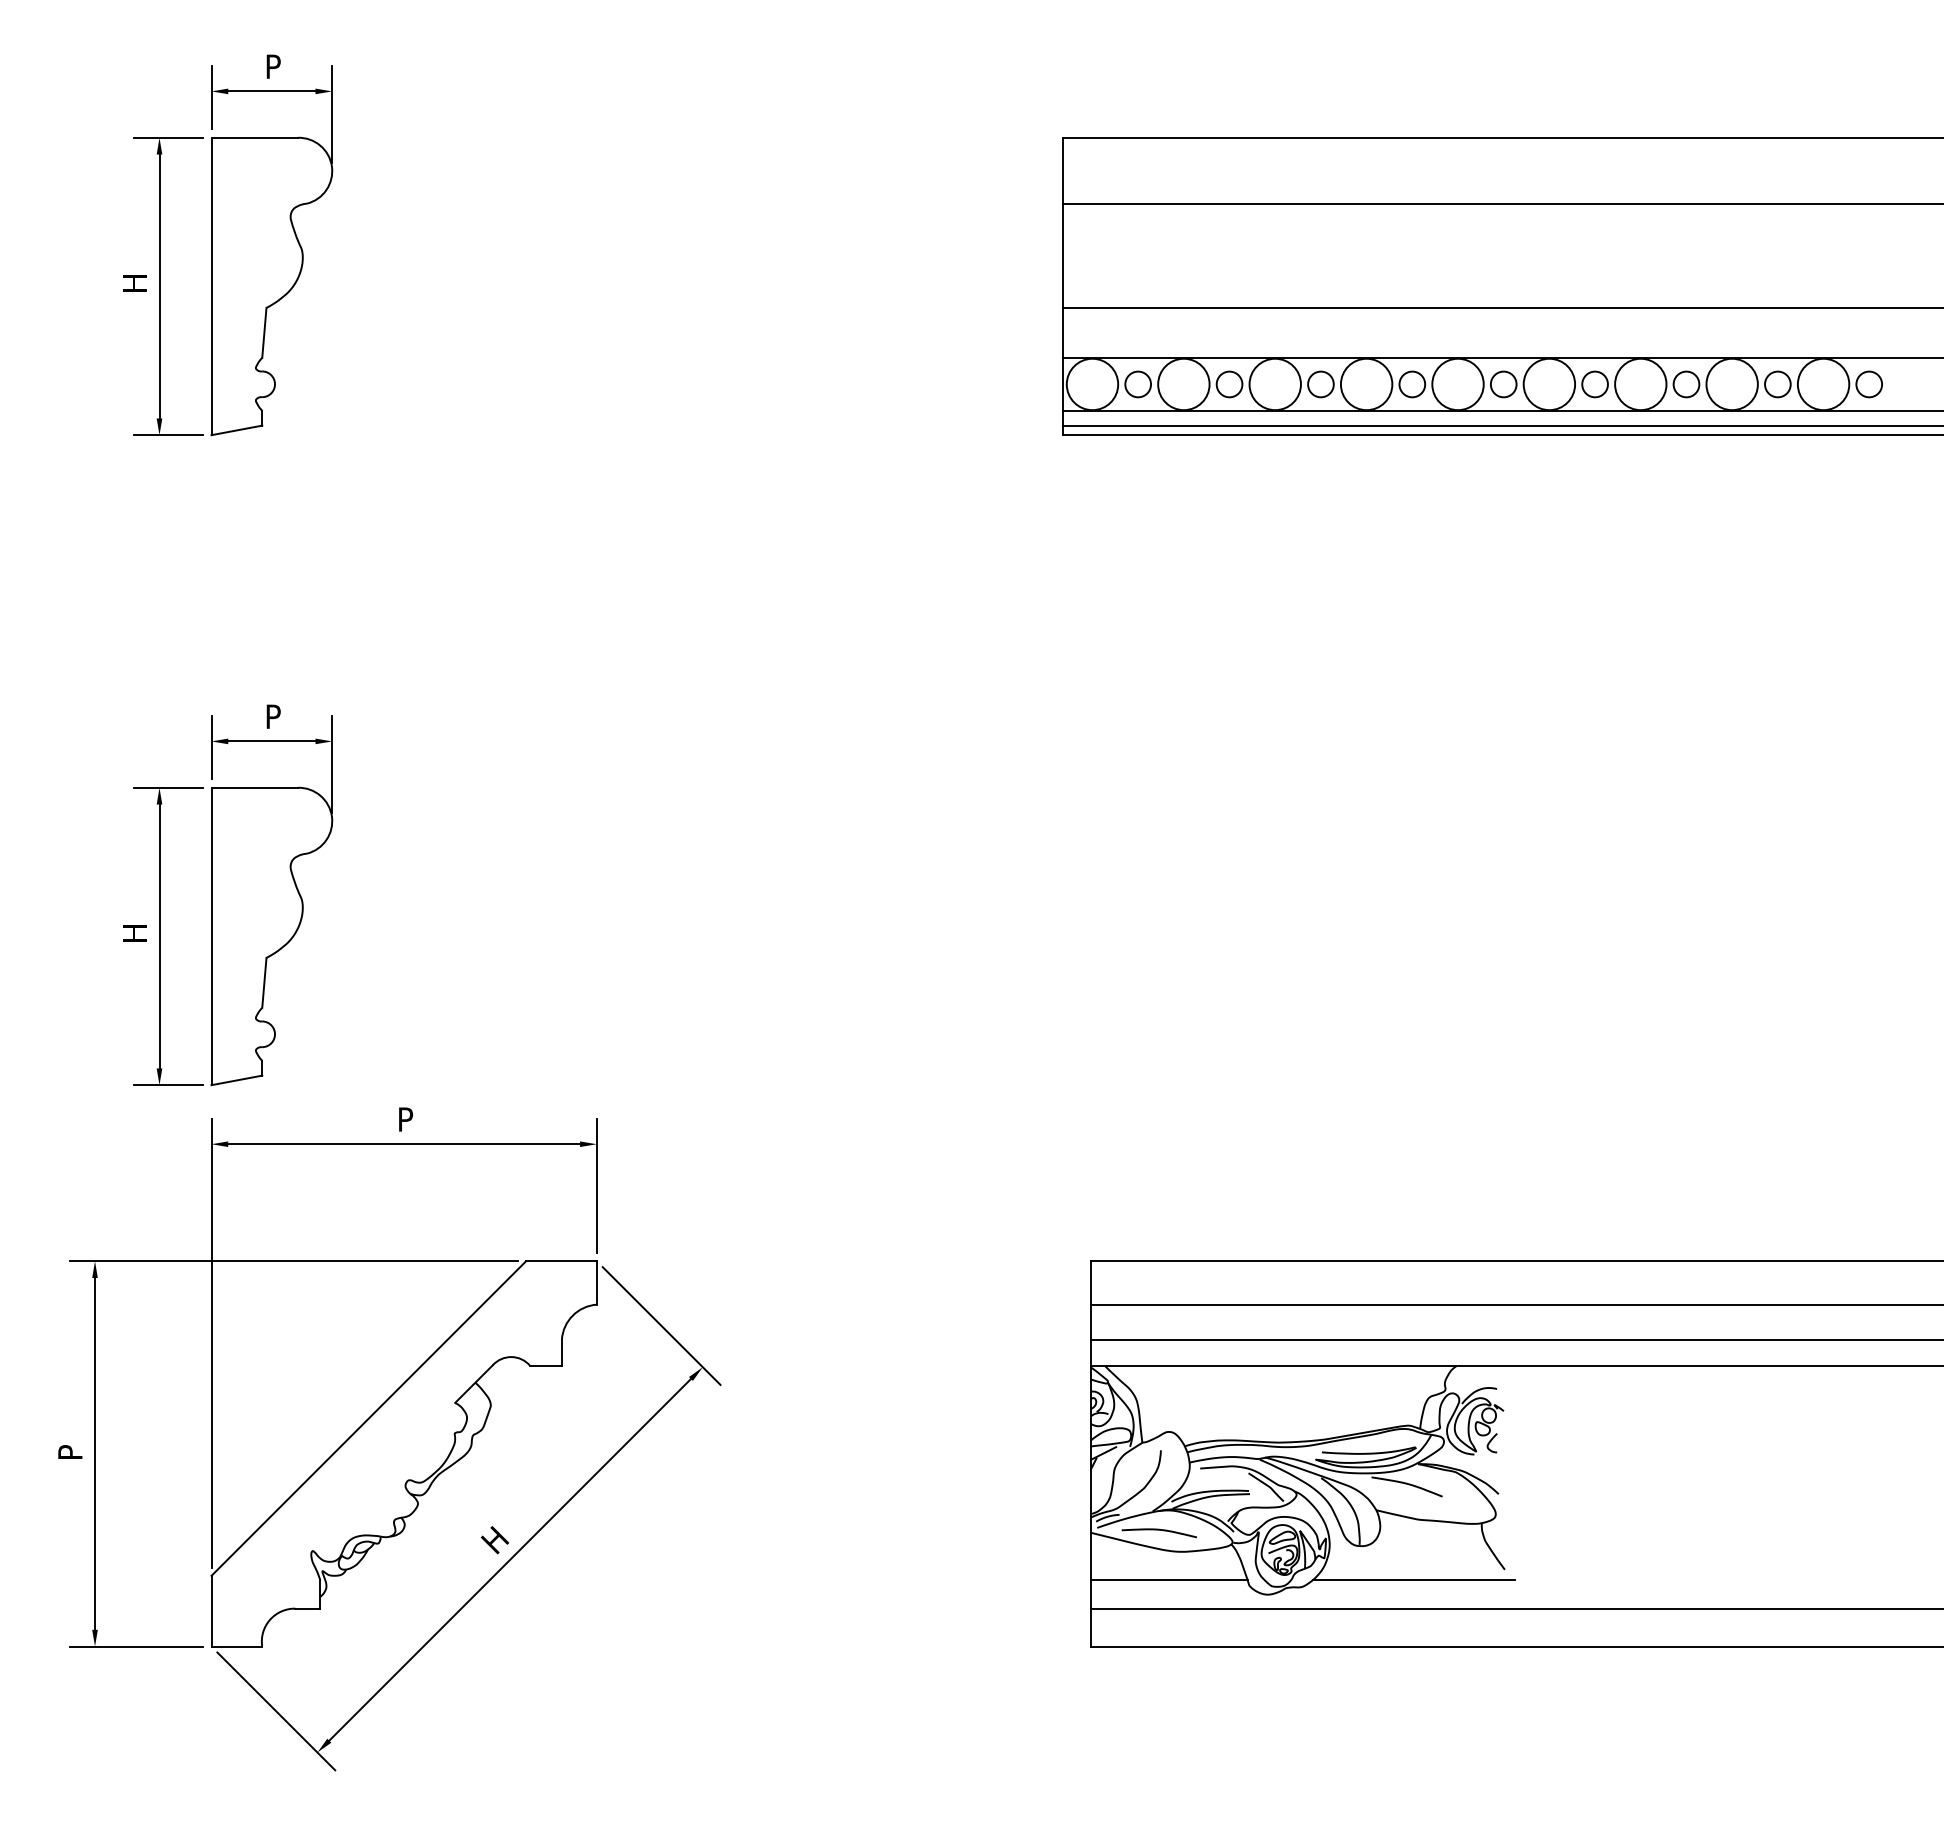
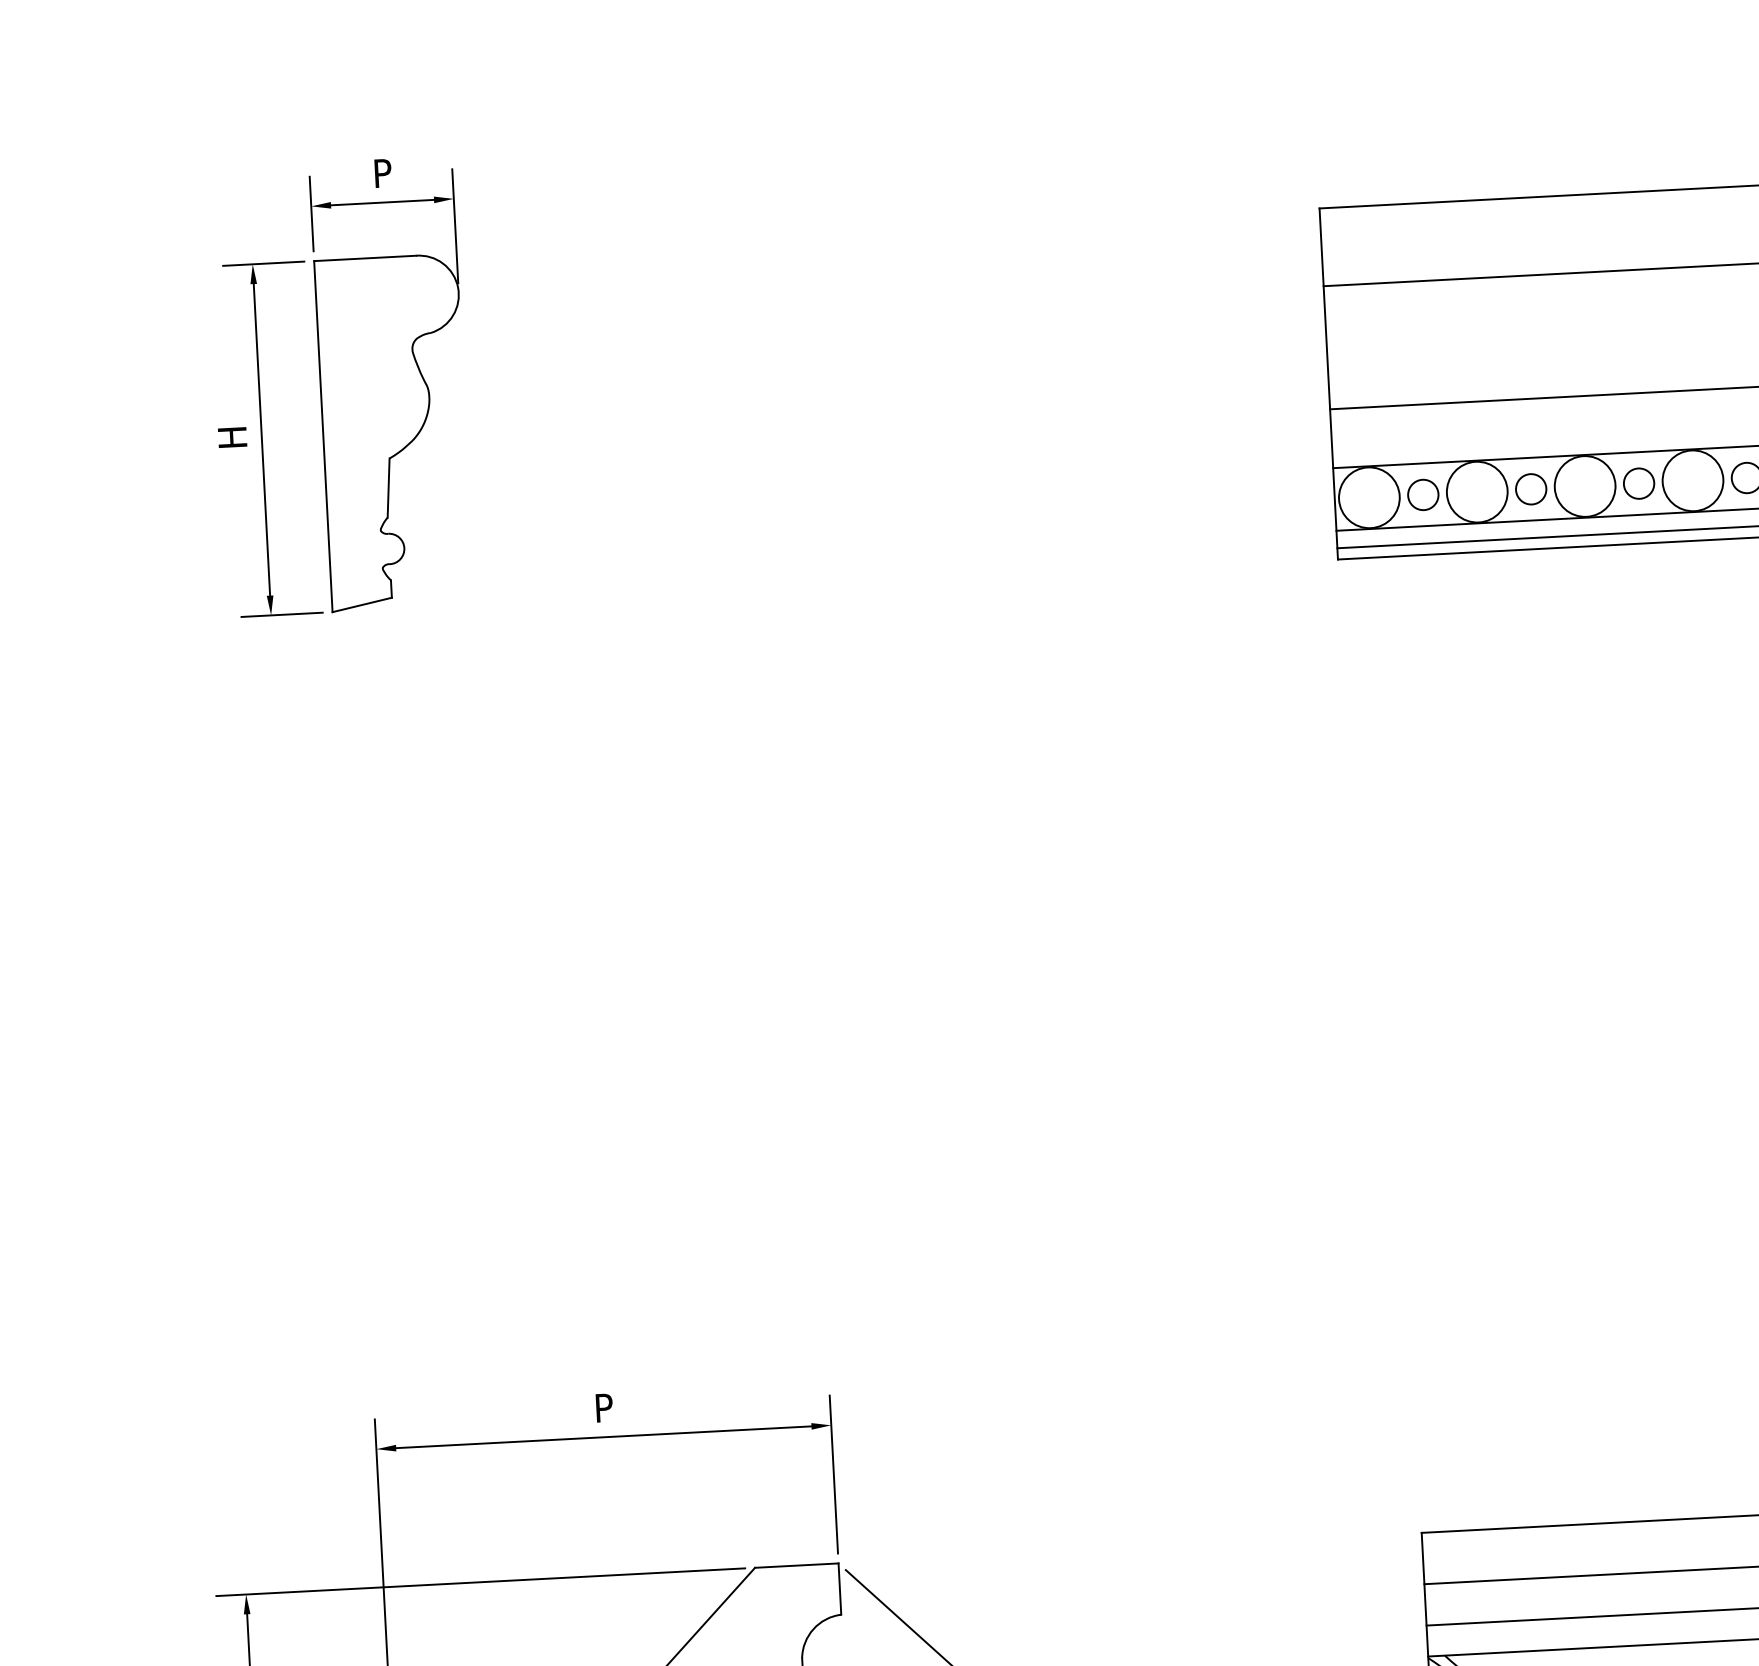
part: (228, 895) -> (381, 1154), removed

